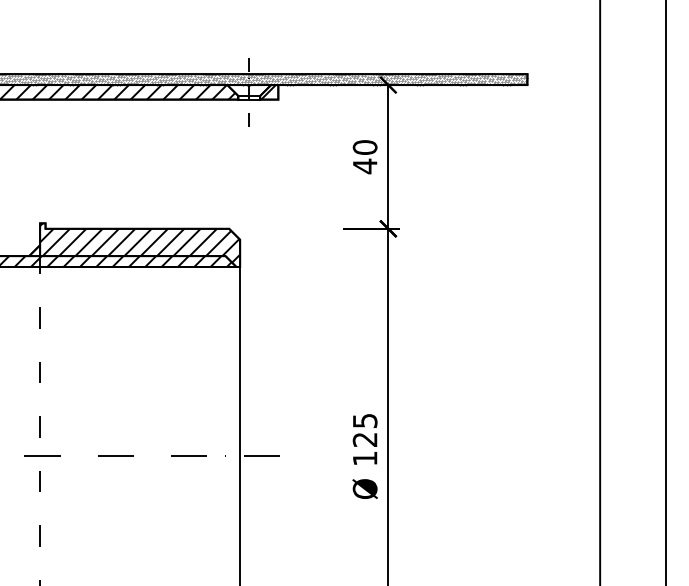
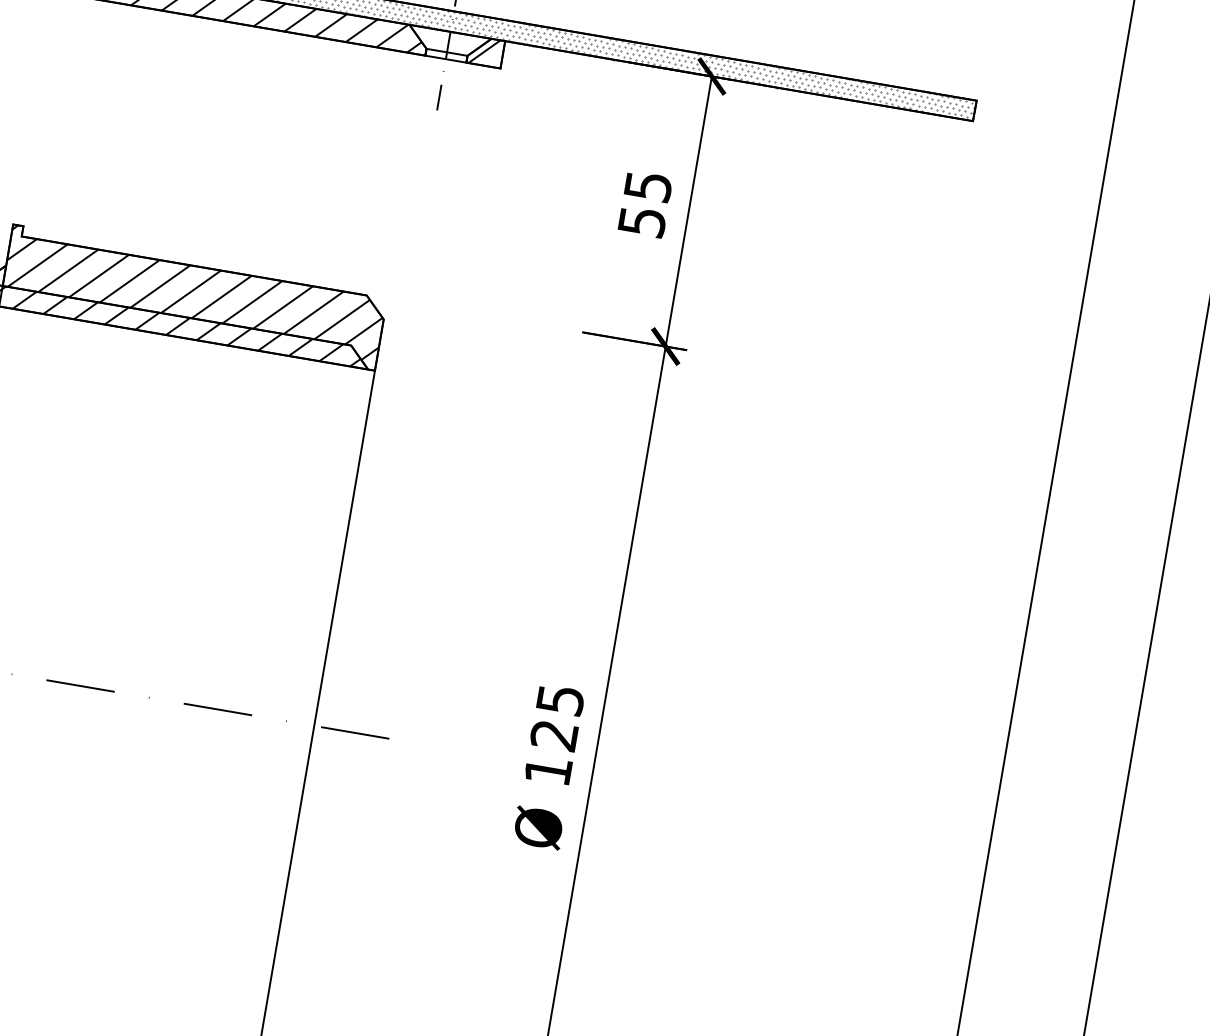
text: (364, 157) -> (643, 204), 40 -> 55

